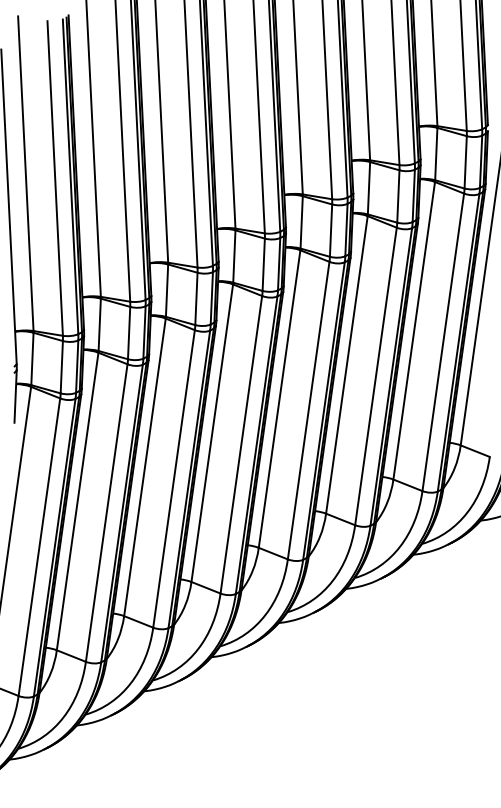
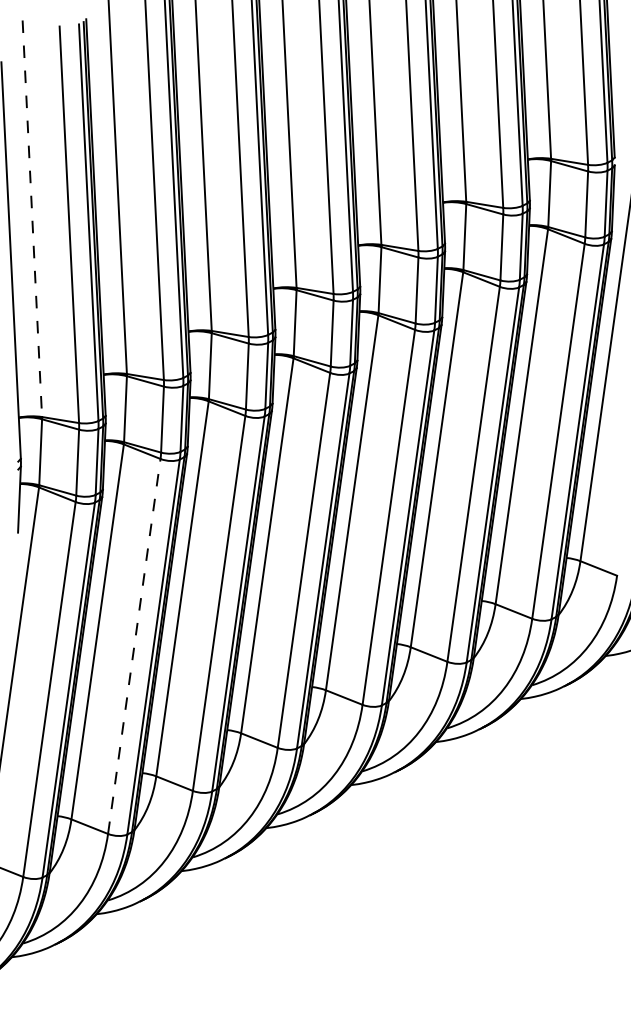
line: (25, 173) -> (31, 218), solid -> dashed
line: (106, 512) -> (134, 645), solid -> dashed

